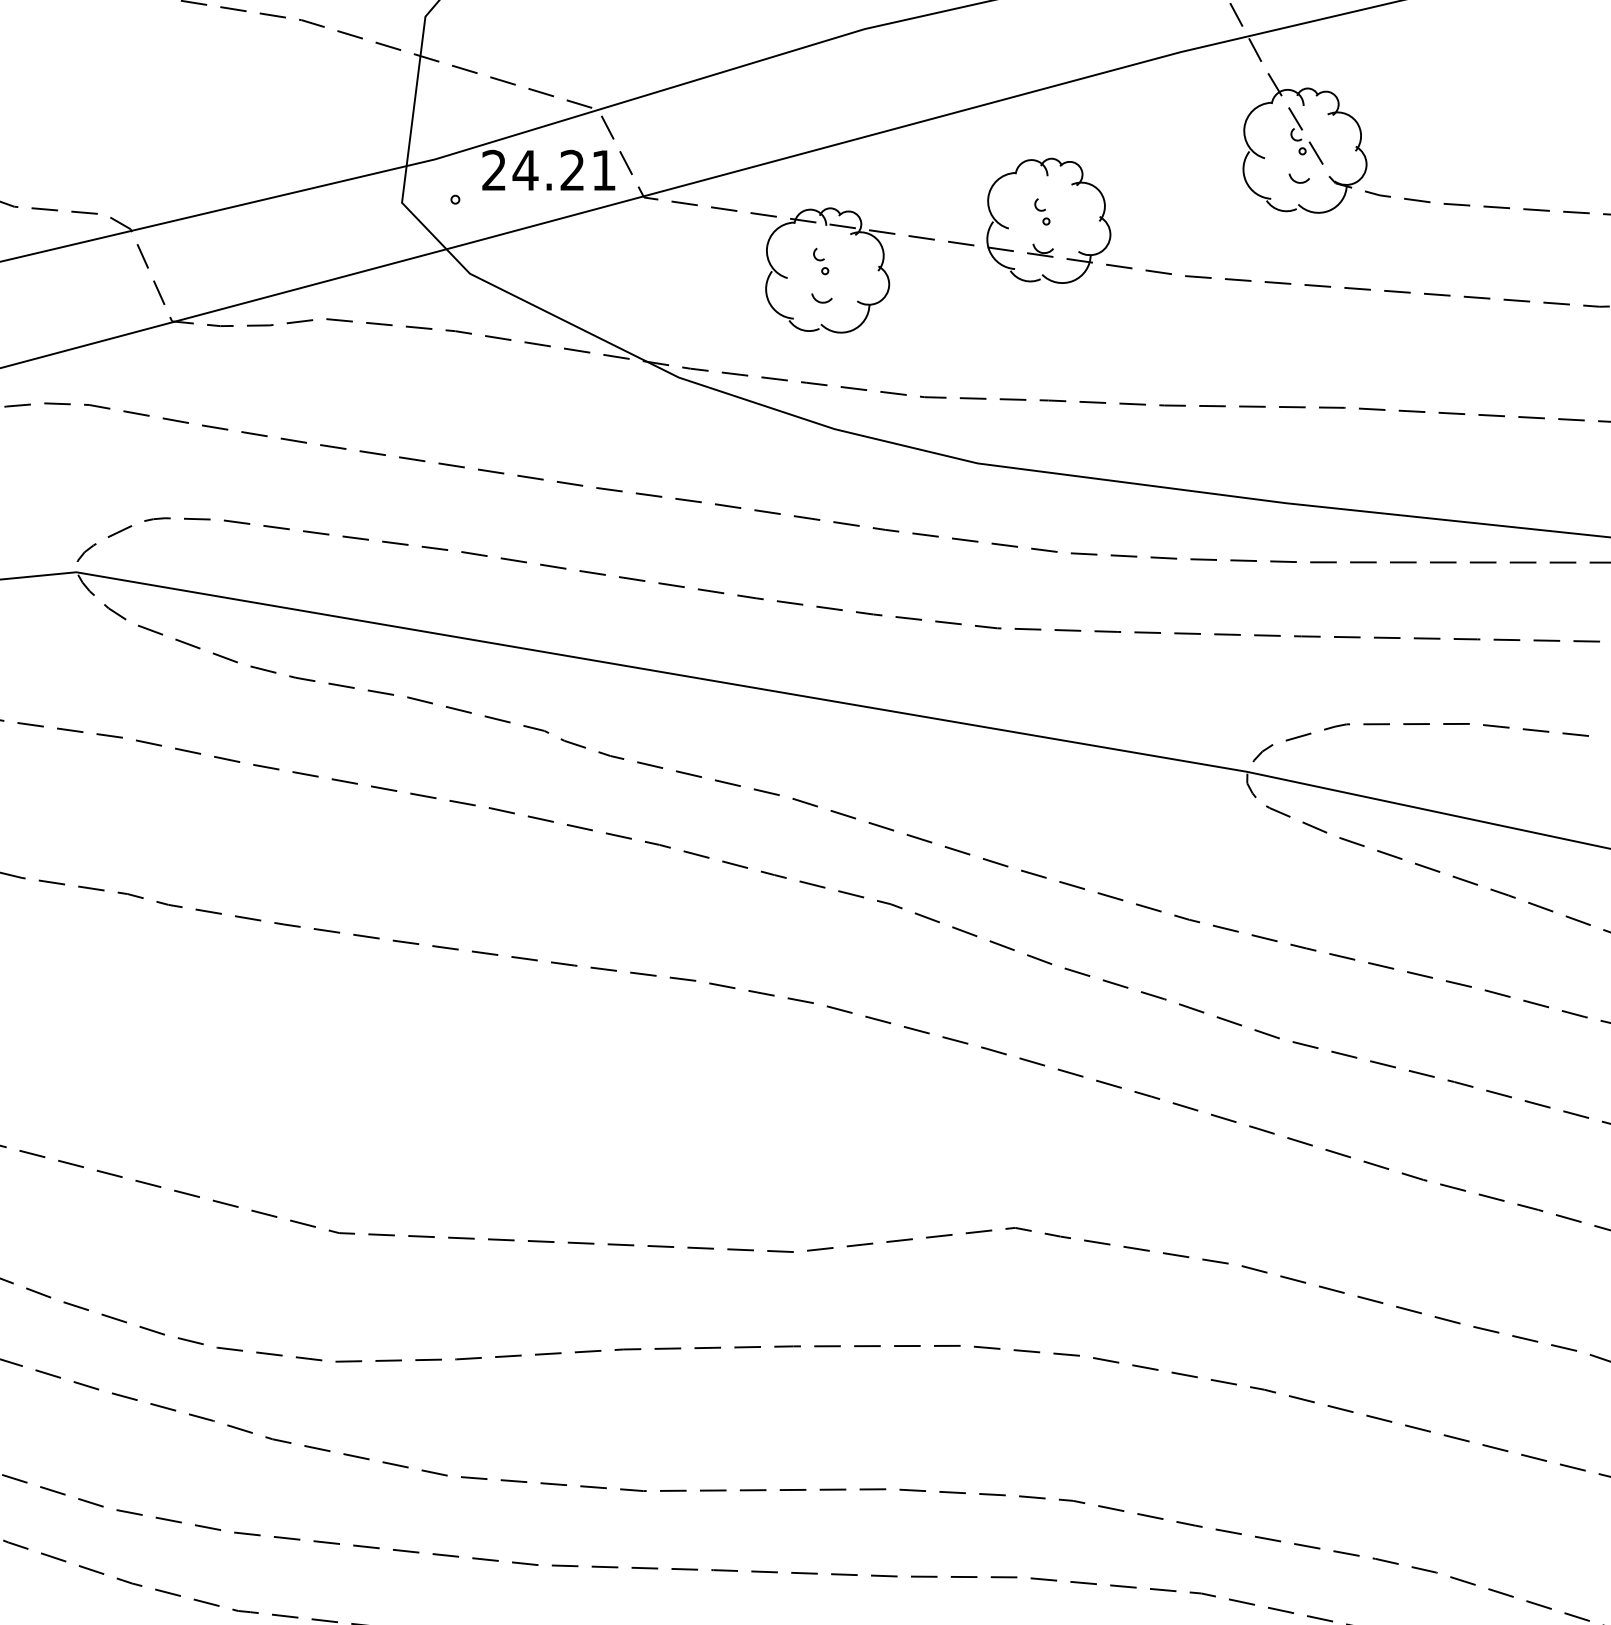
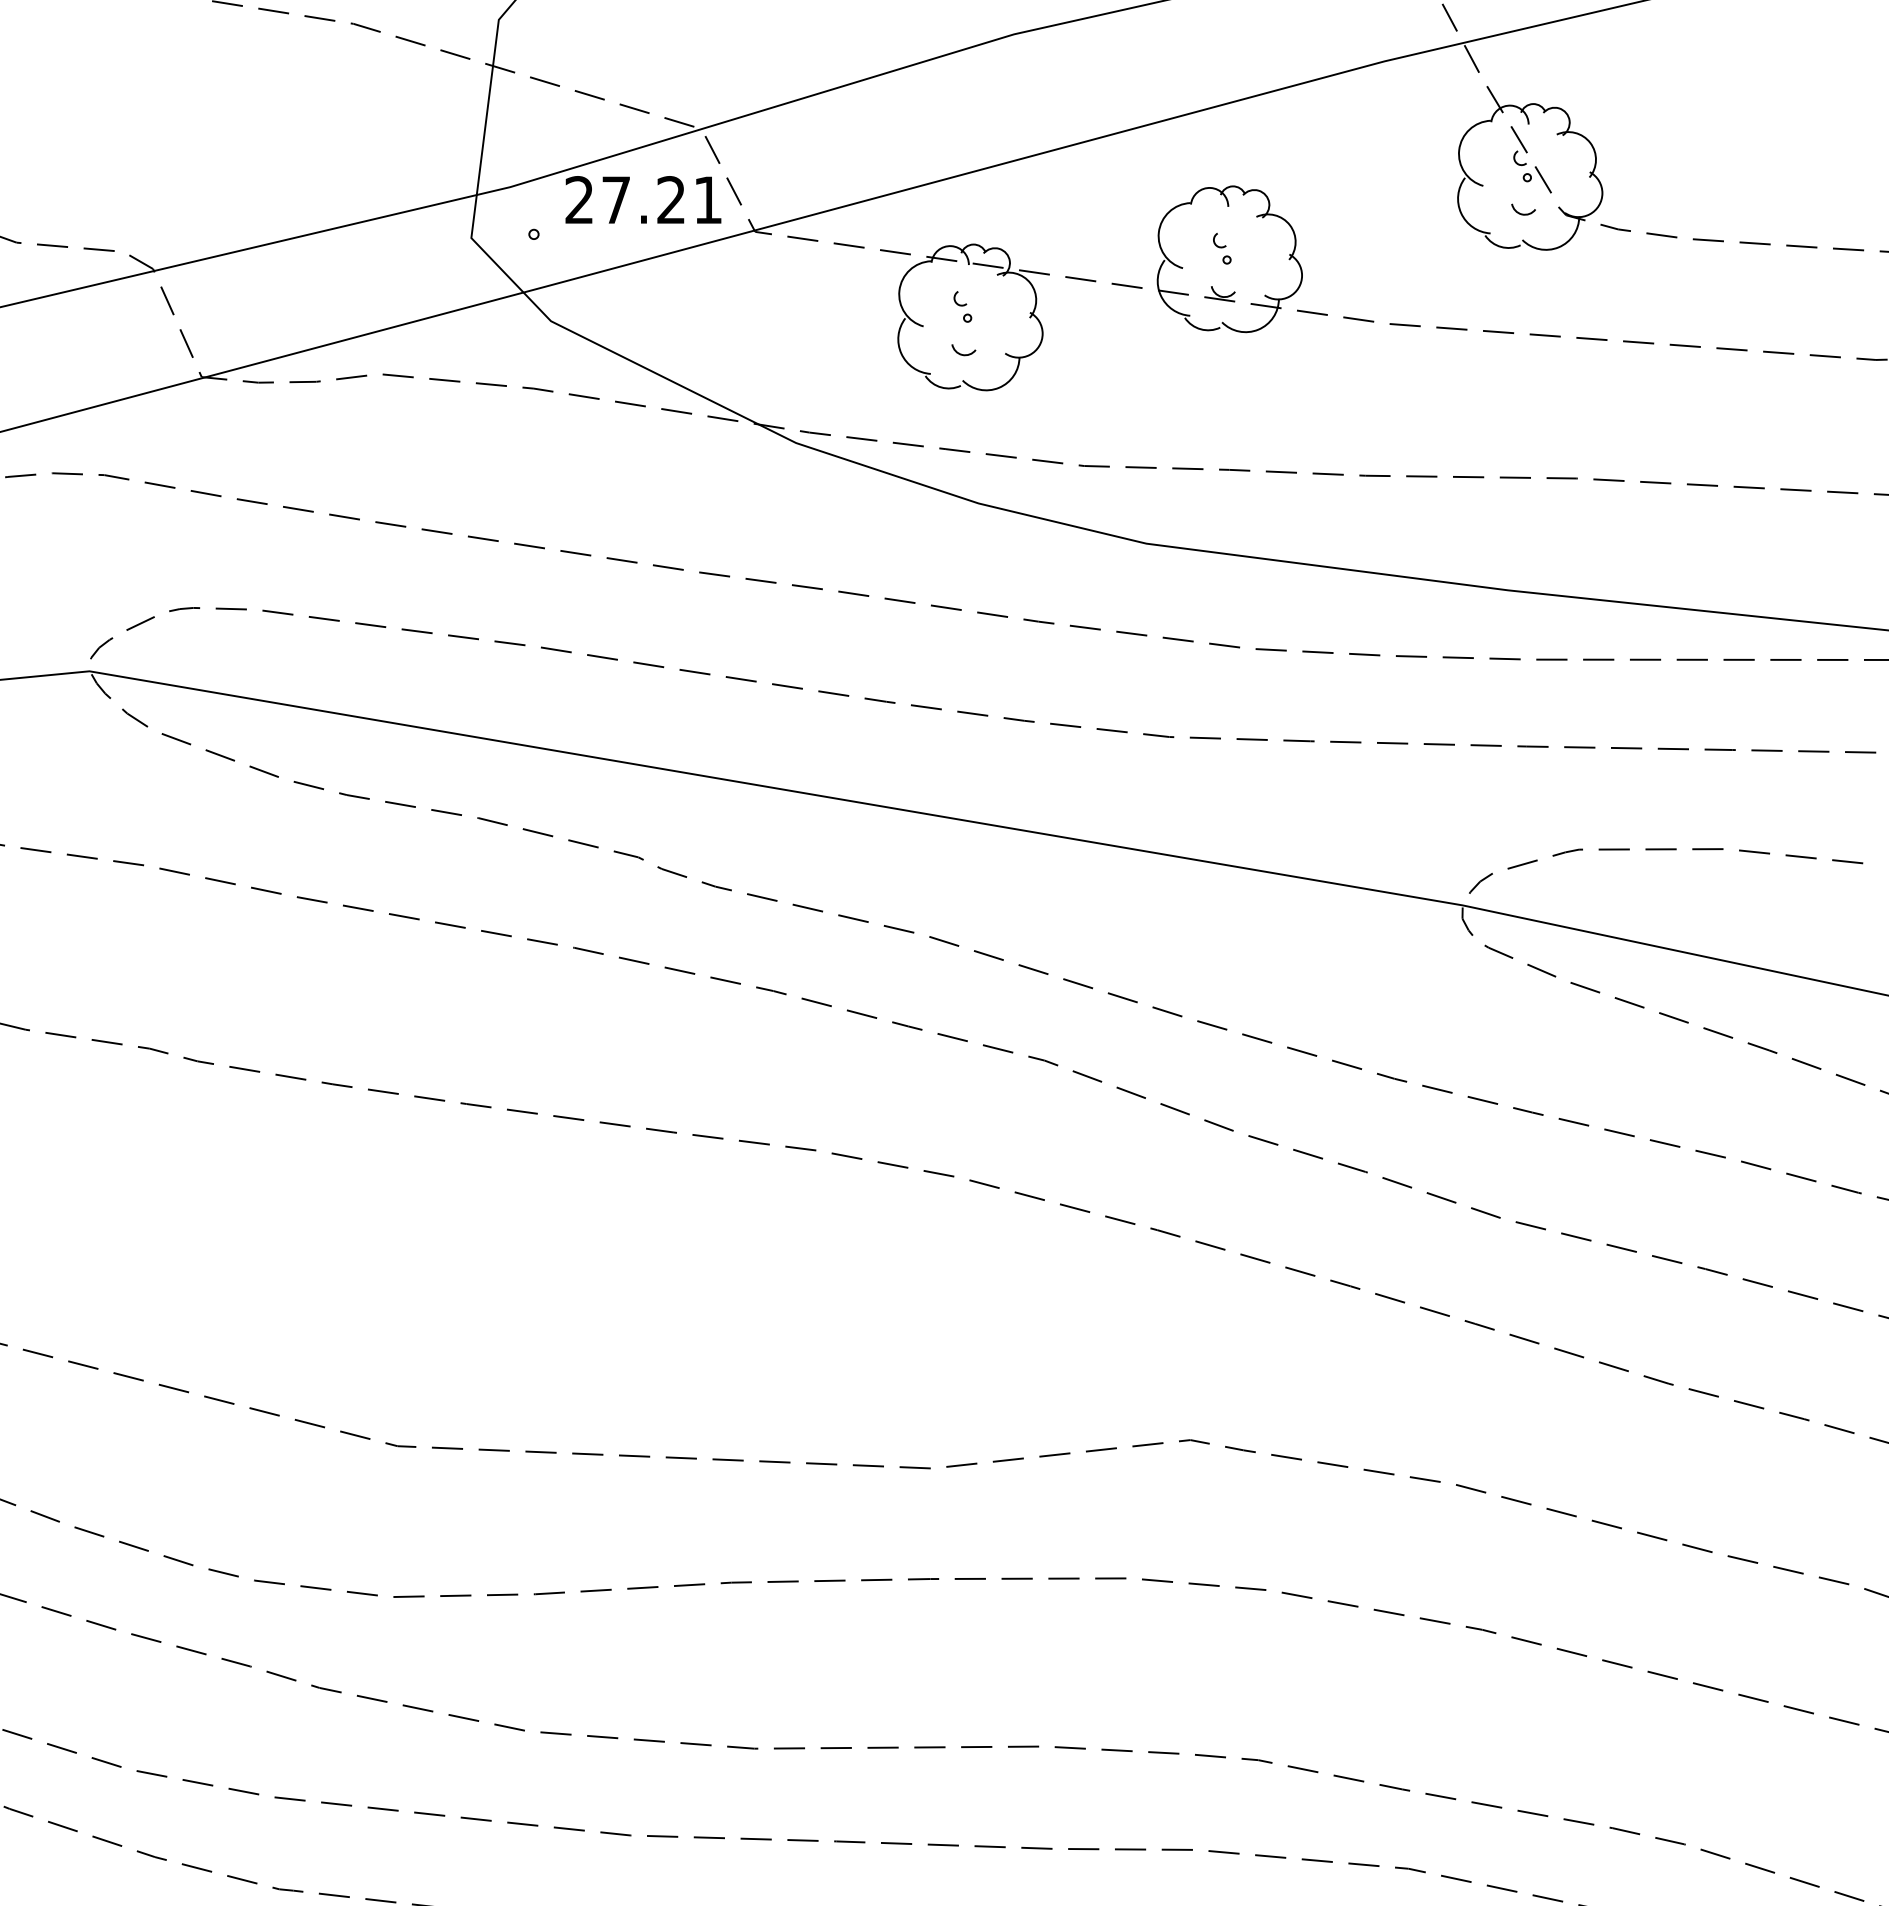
text: (524, 169) -> (615, 199), 24.21 -> 27.21

